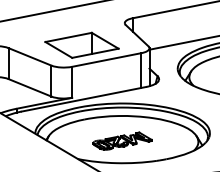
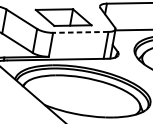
line: (106, 60) -> (80, 32), solid -> dashed
part: (122, 140) -> (81, 96), removed

